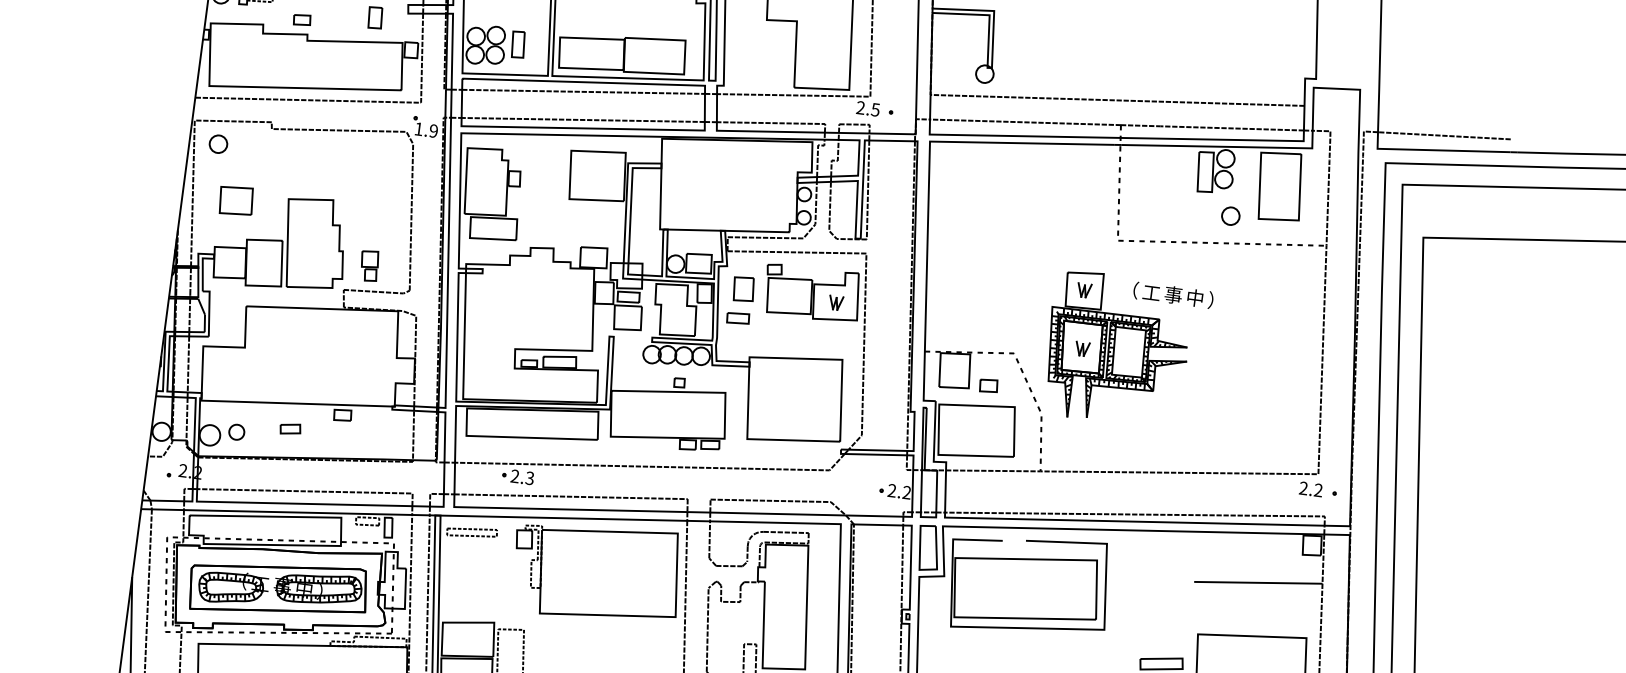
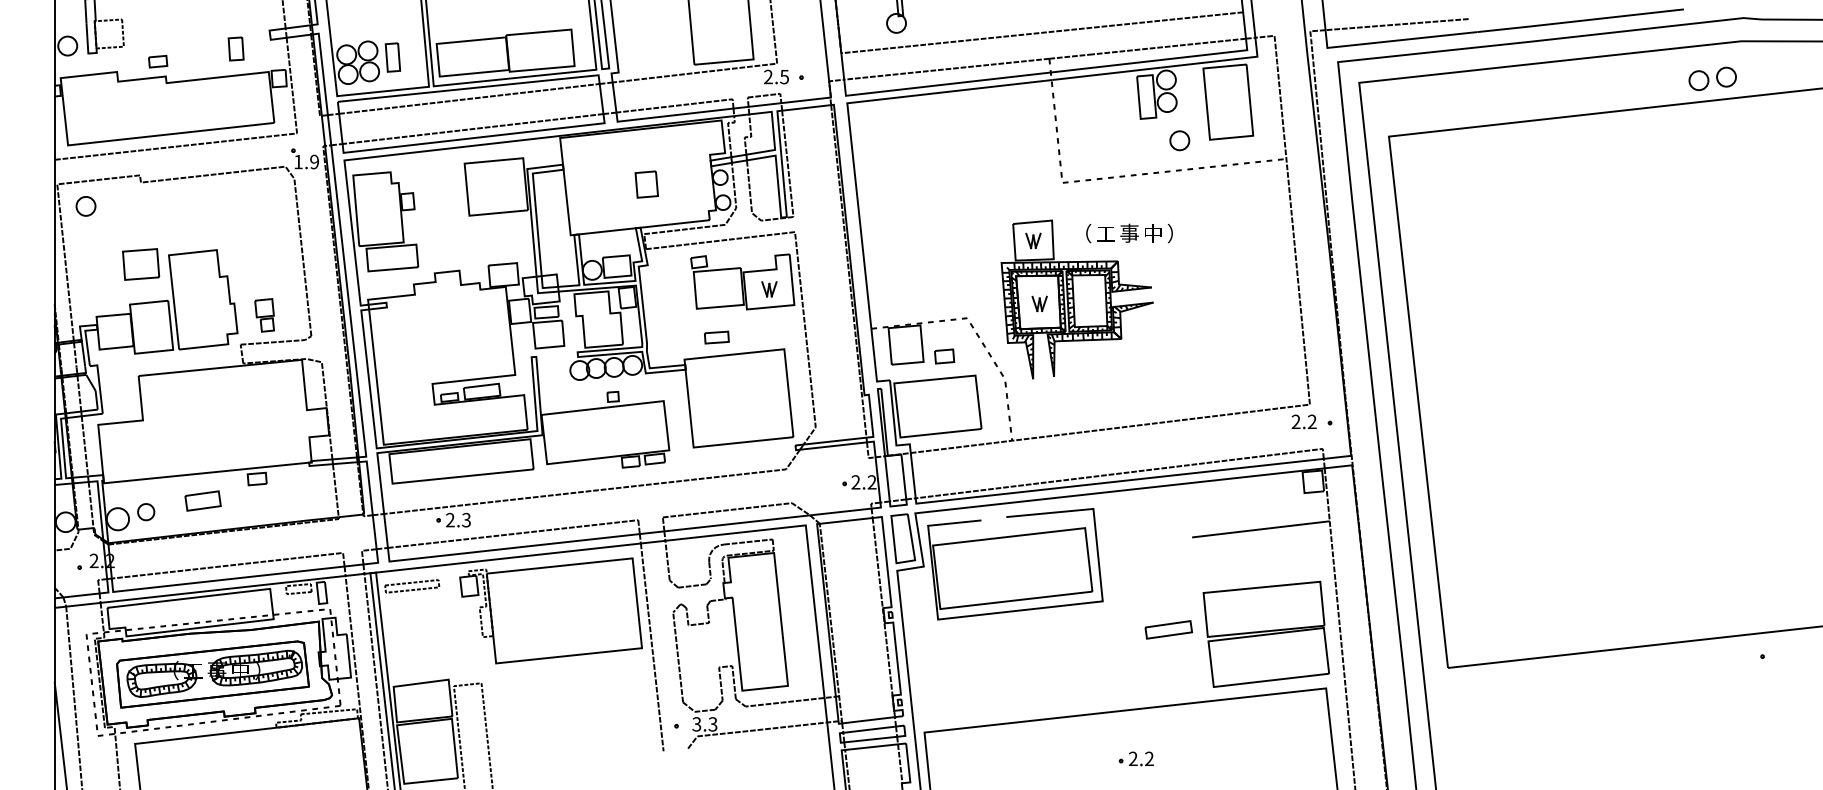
part: (236, 200) -> (141, 264), moved
part: (743, 289) -> (646, 184), moved
part: (737, 318) -> (716, 337), moved
part: (290, 429) -> (203, 501), size x1.6

